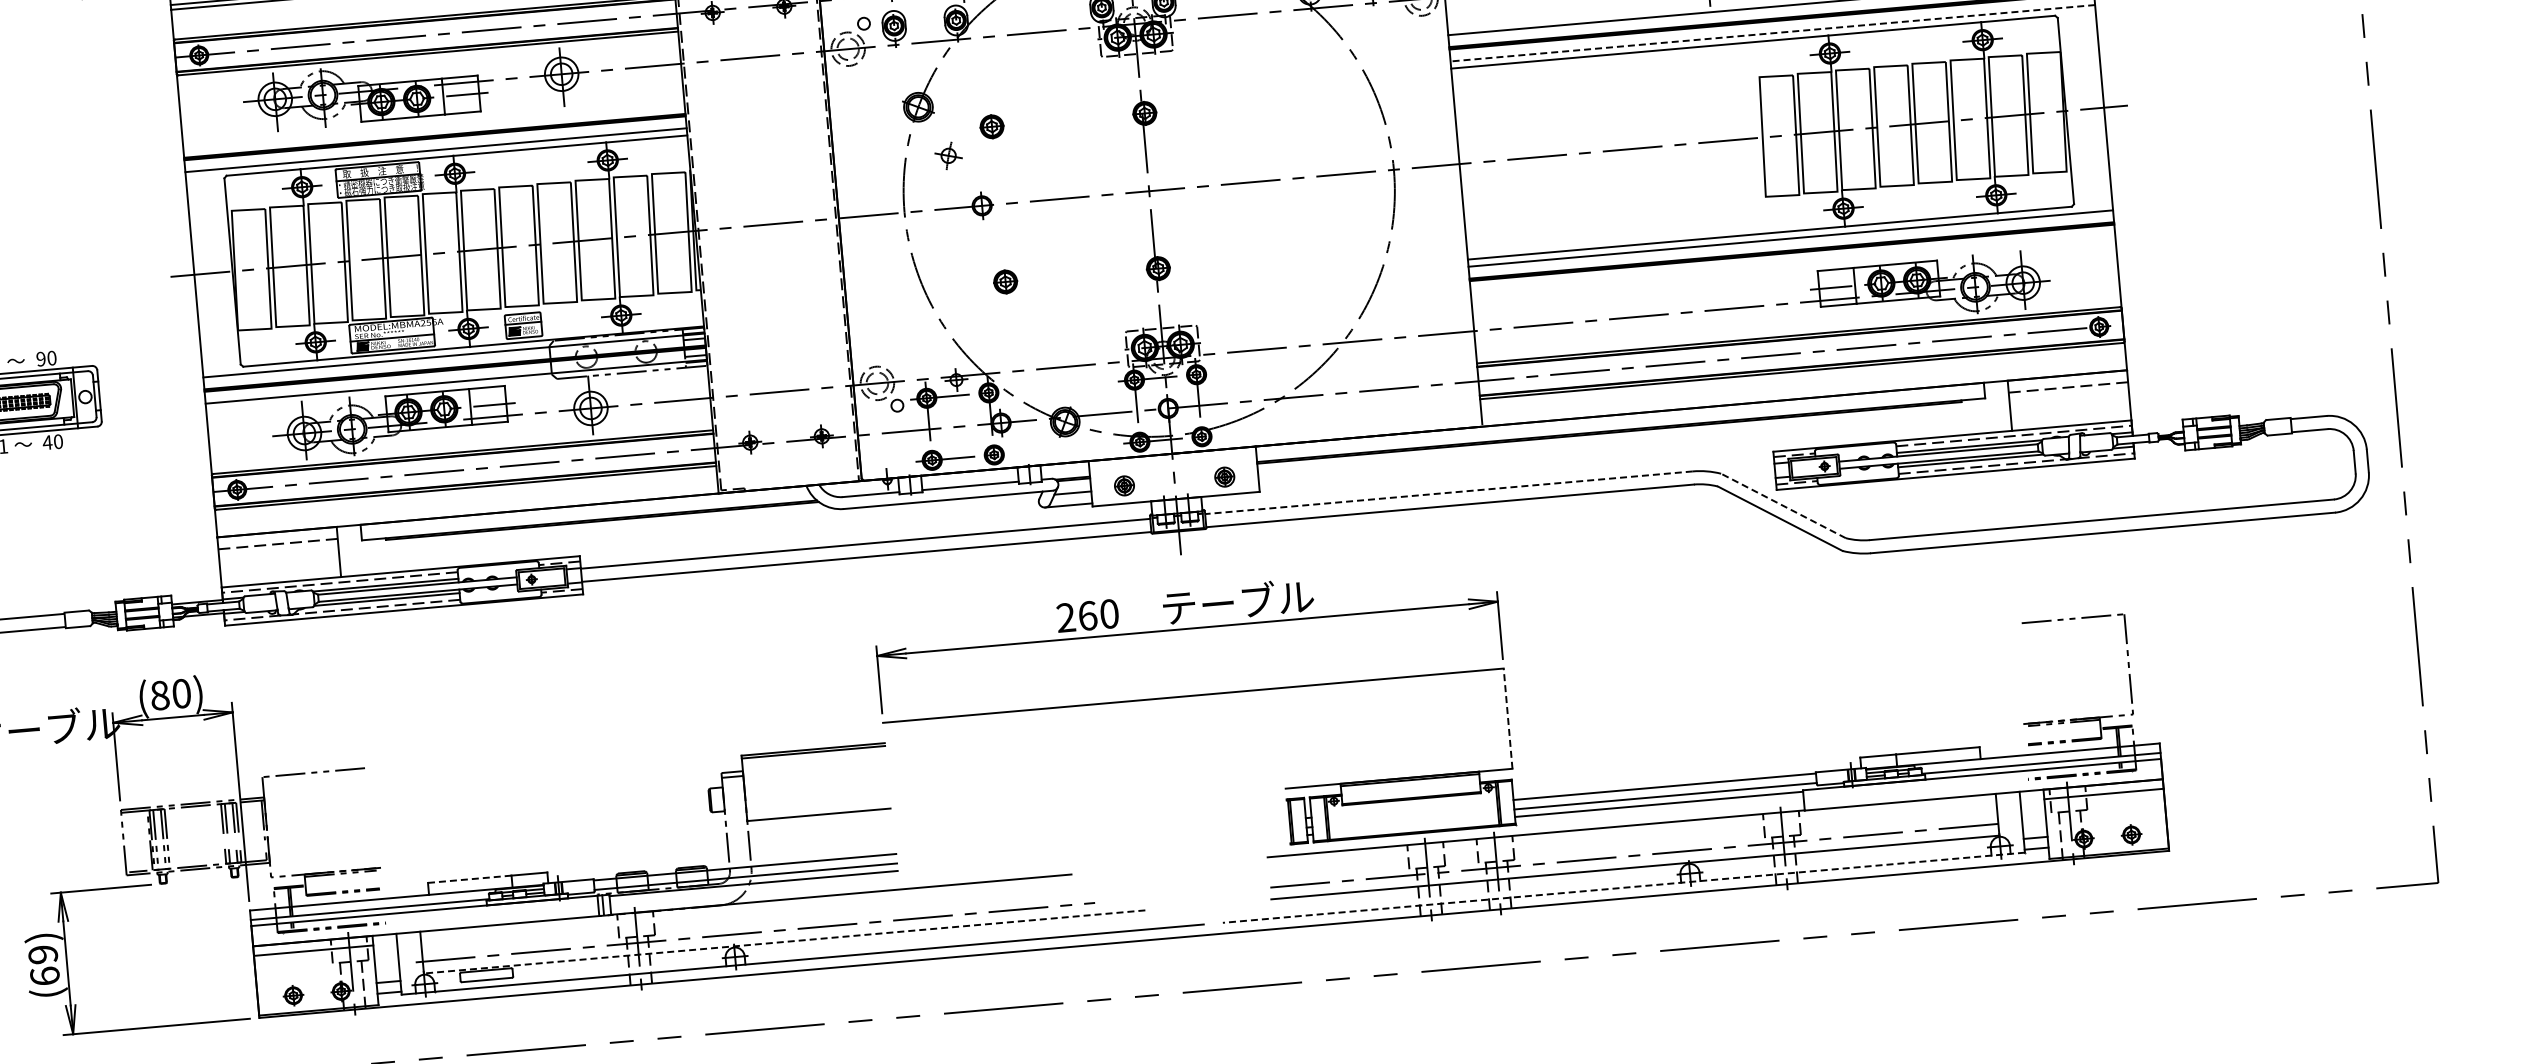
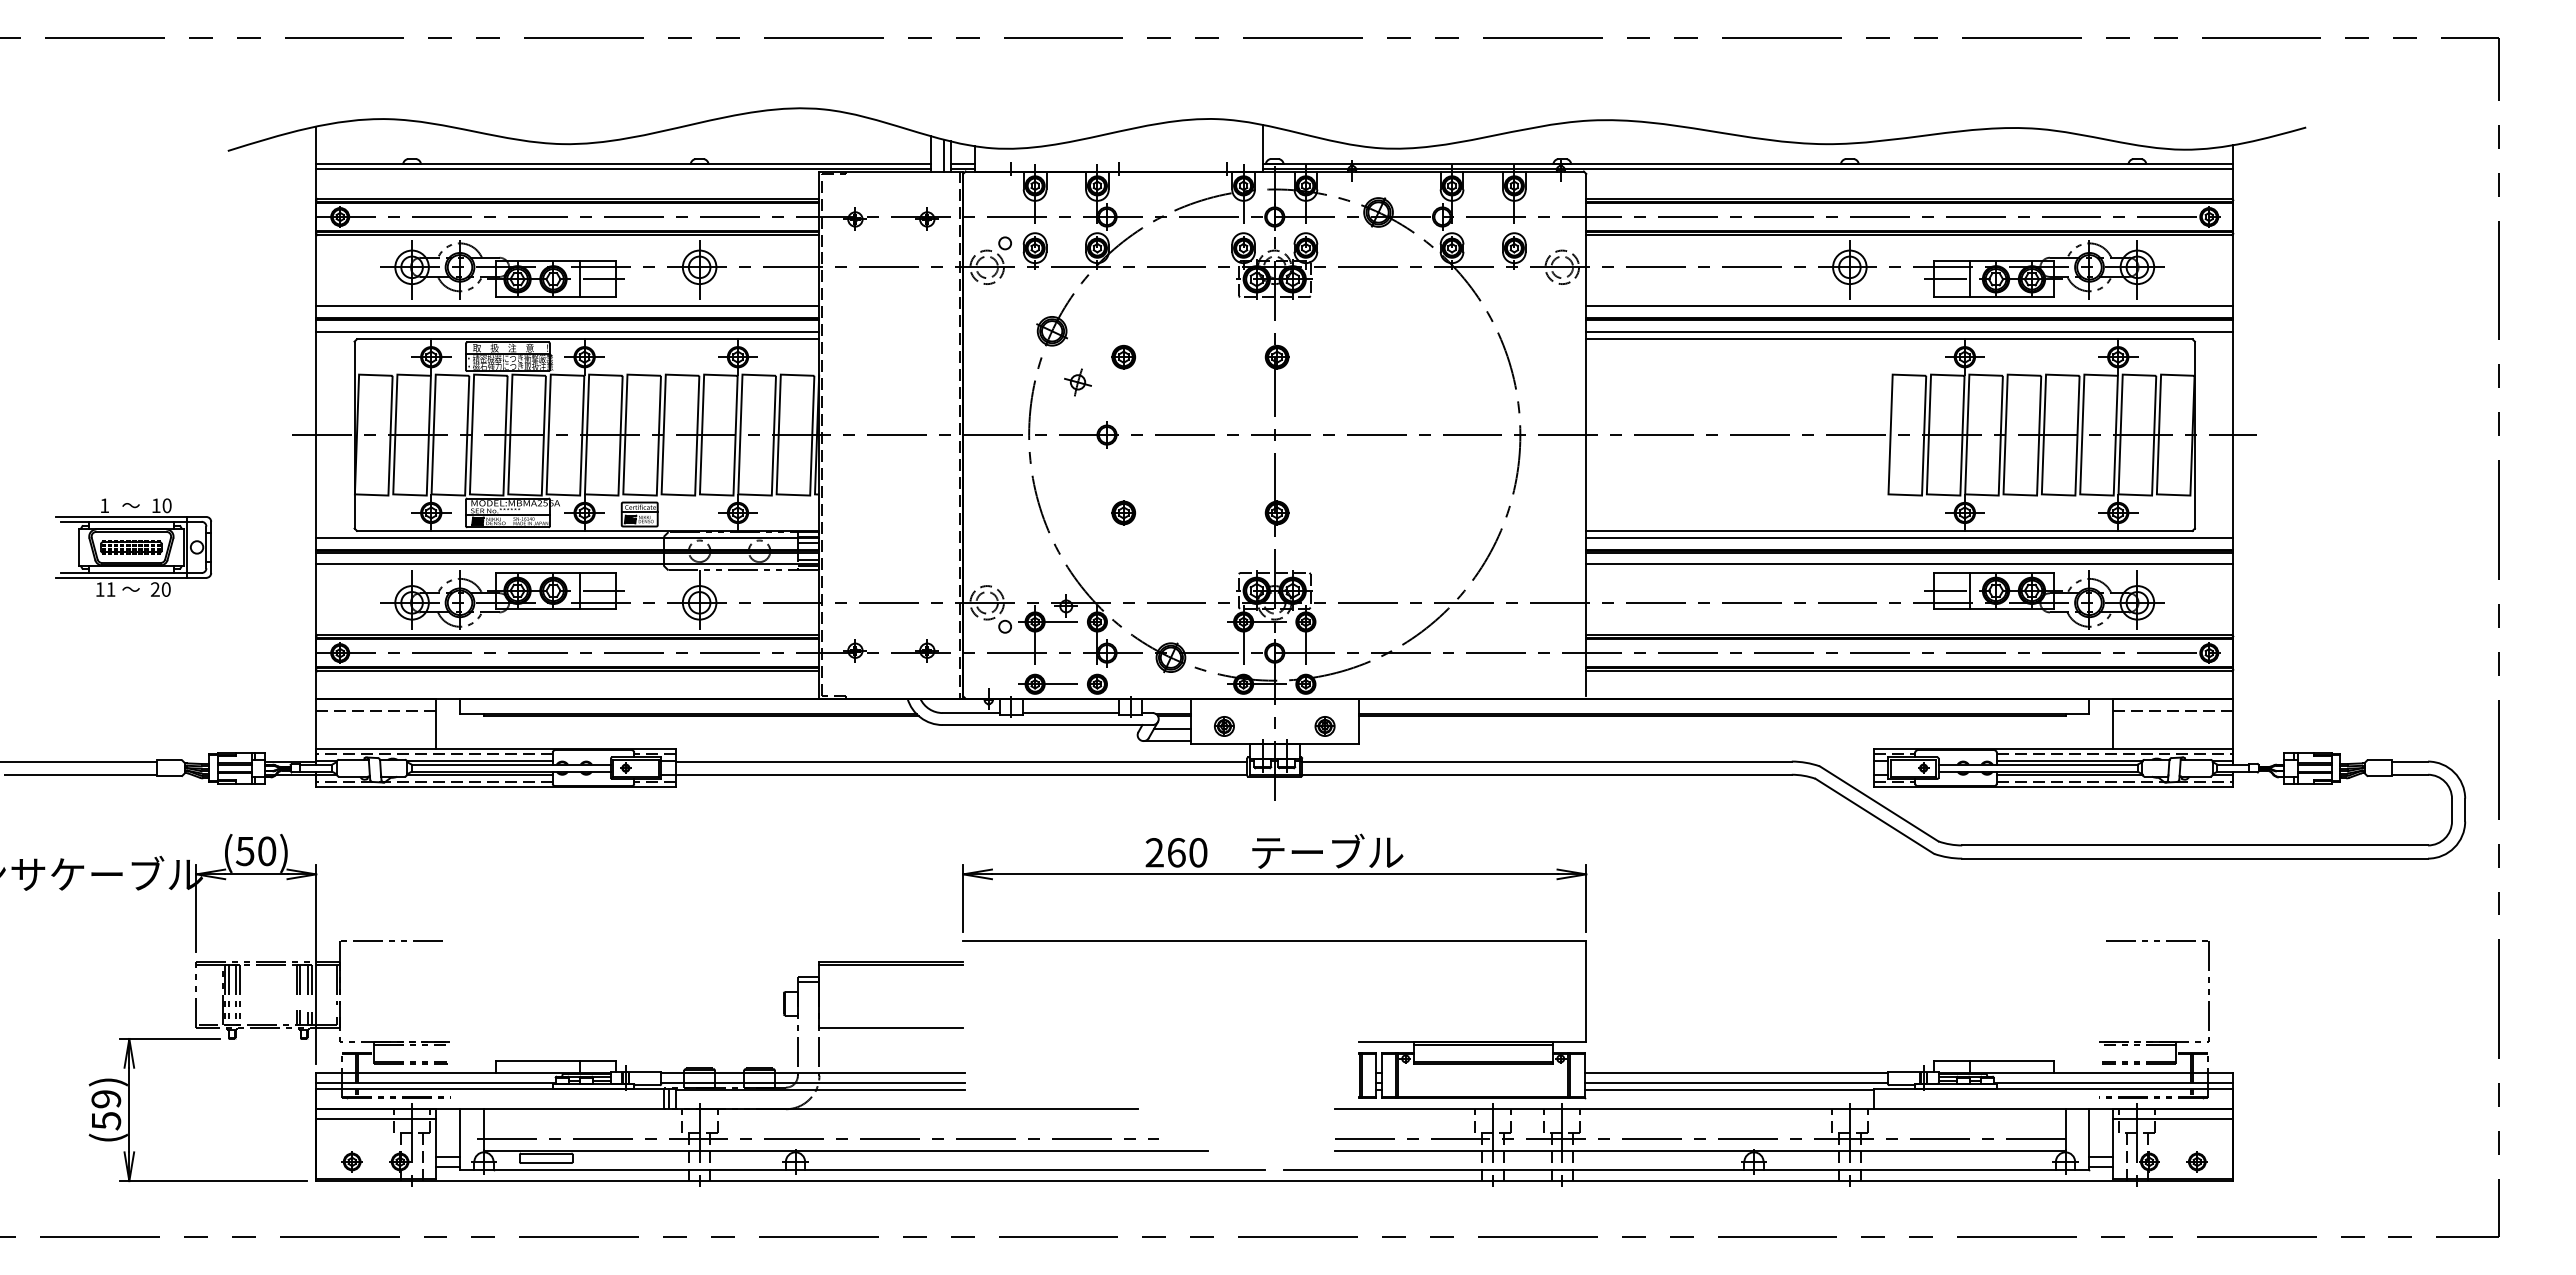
line: (1772, 33) -> (1909, 332), dashed -> solid
line: (433, 123) -> (567, 305), added
line: (1792, 264) -> (1909, 564), added
text: (40, 358) -> (155, 505), 90 -> 10
text: (47, 442) -> (155, 589), 40 -> 20
line: (1449, 492) -> (1547, 761), dashed -> solid
line: (1782, 505) -> (1878, 803), dashed -> solid
text: (159, 695) -> (244, 851), (80) -> (50)
line: (1508, 718) -> (1586, 991), dashed -> solid
line: (469, 879) -> (537, 1061), dashed -> solid
line: (1623, 887) -> (1686, 1170), dashed -> solid
line: (784, 942) -> (845, 1151), dashed -> solid
text: (45, 975) -> (106, 1120), (69) -> (59)

